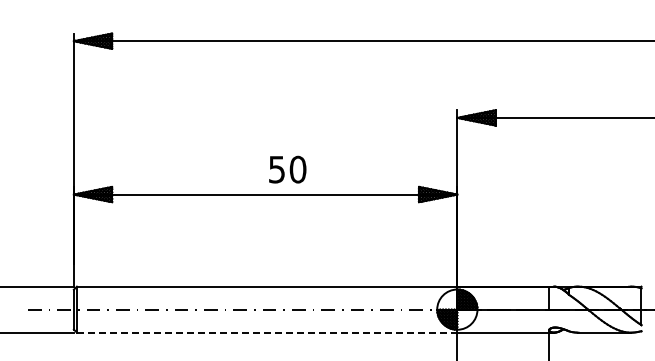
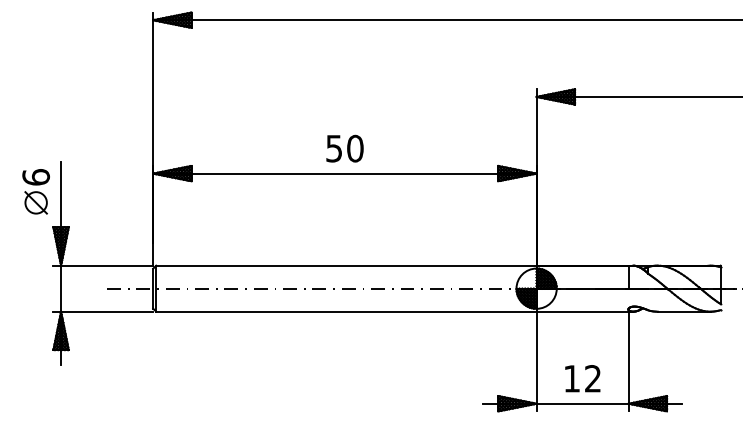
text: (287, 169) -> (344, 148), moved
line: (267, 332) -> (346, 311), dashed -> solid

